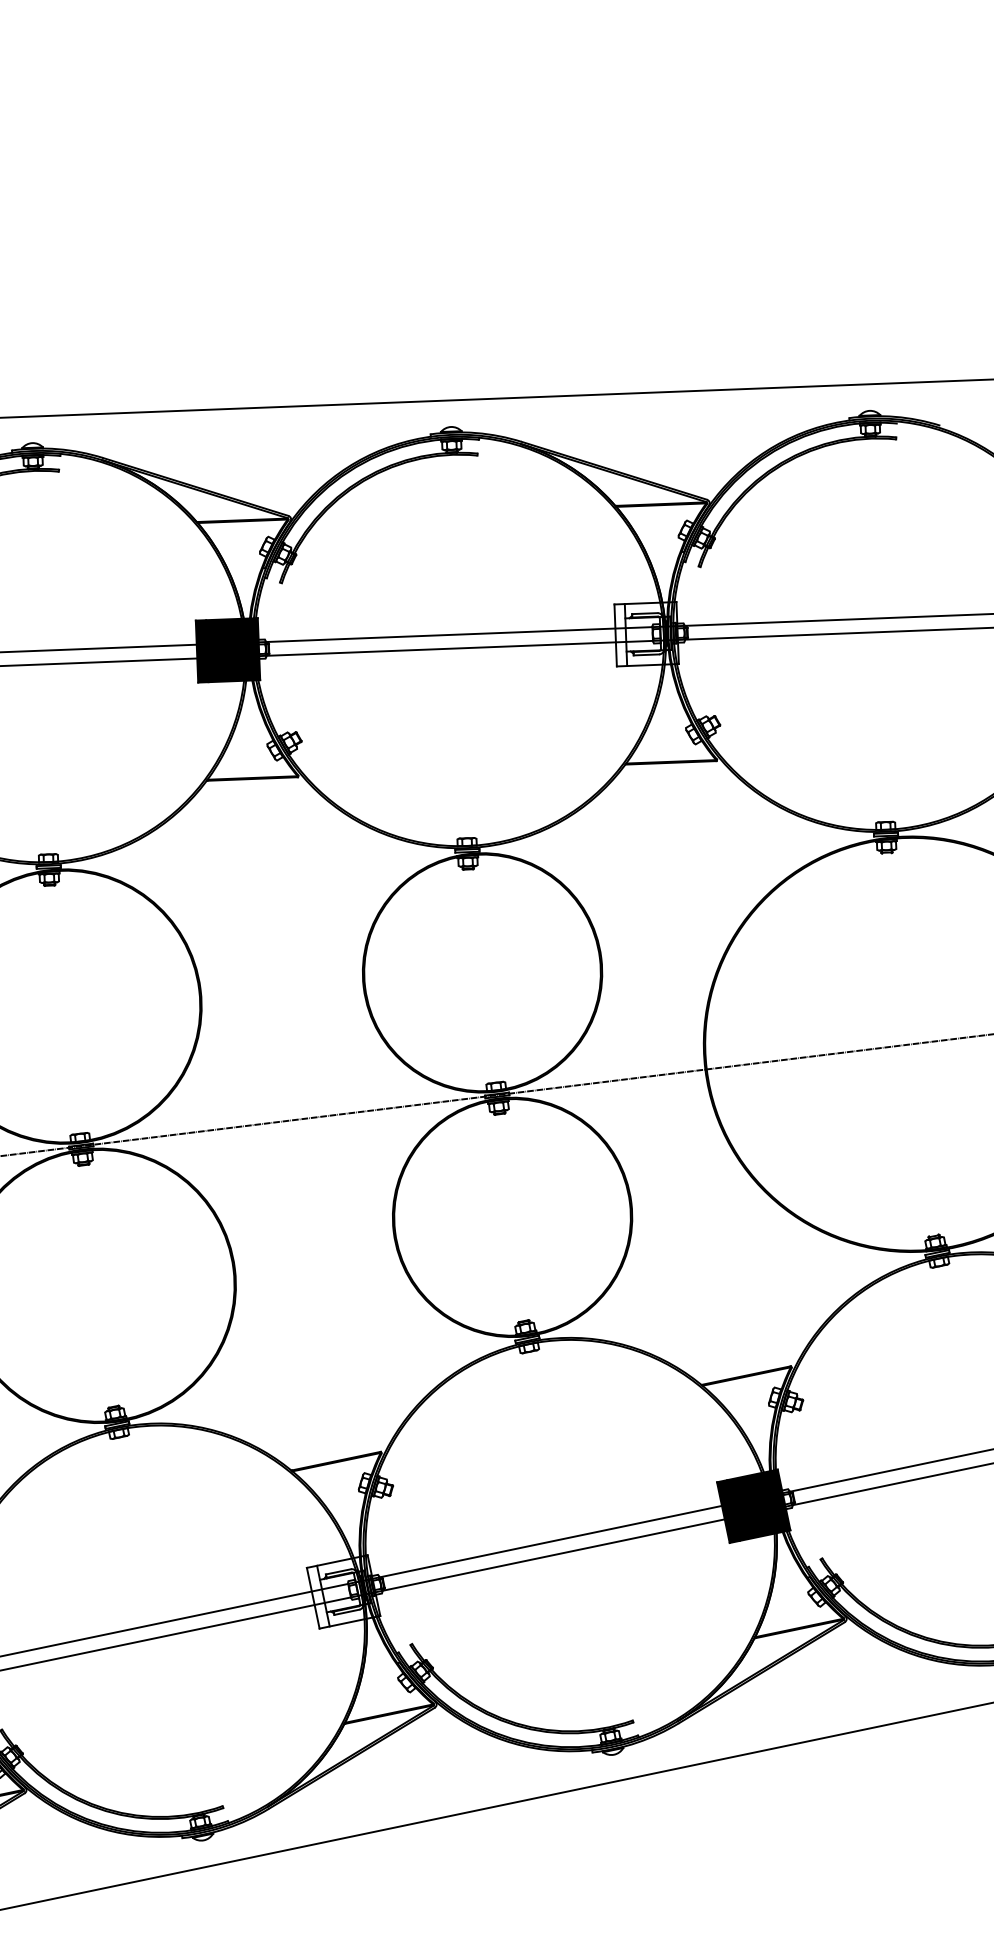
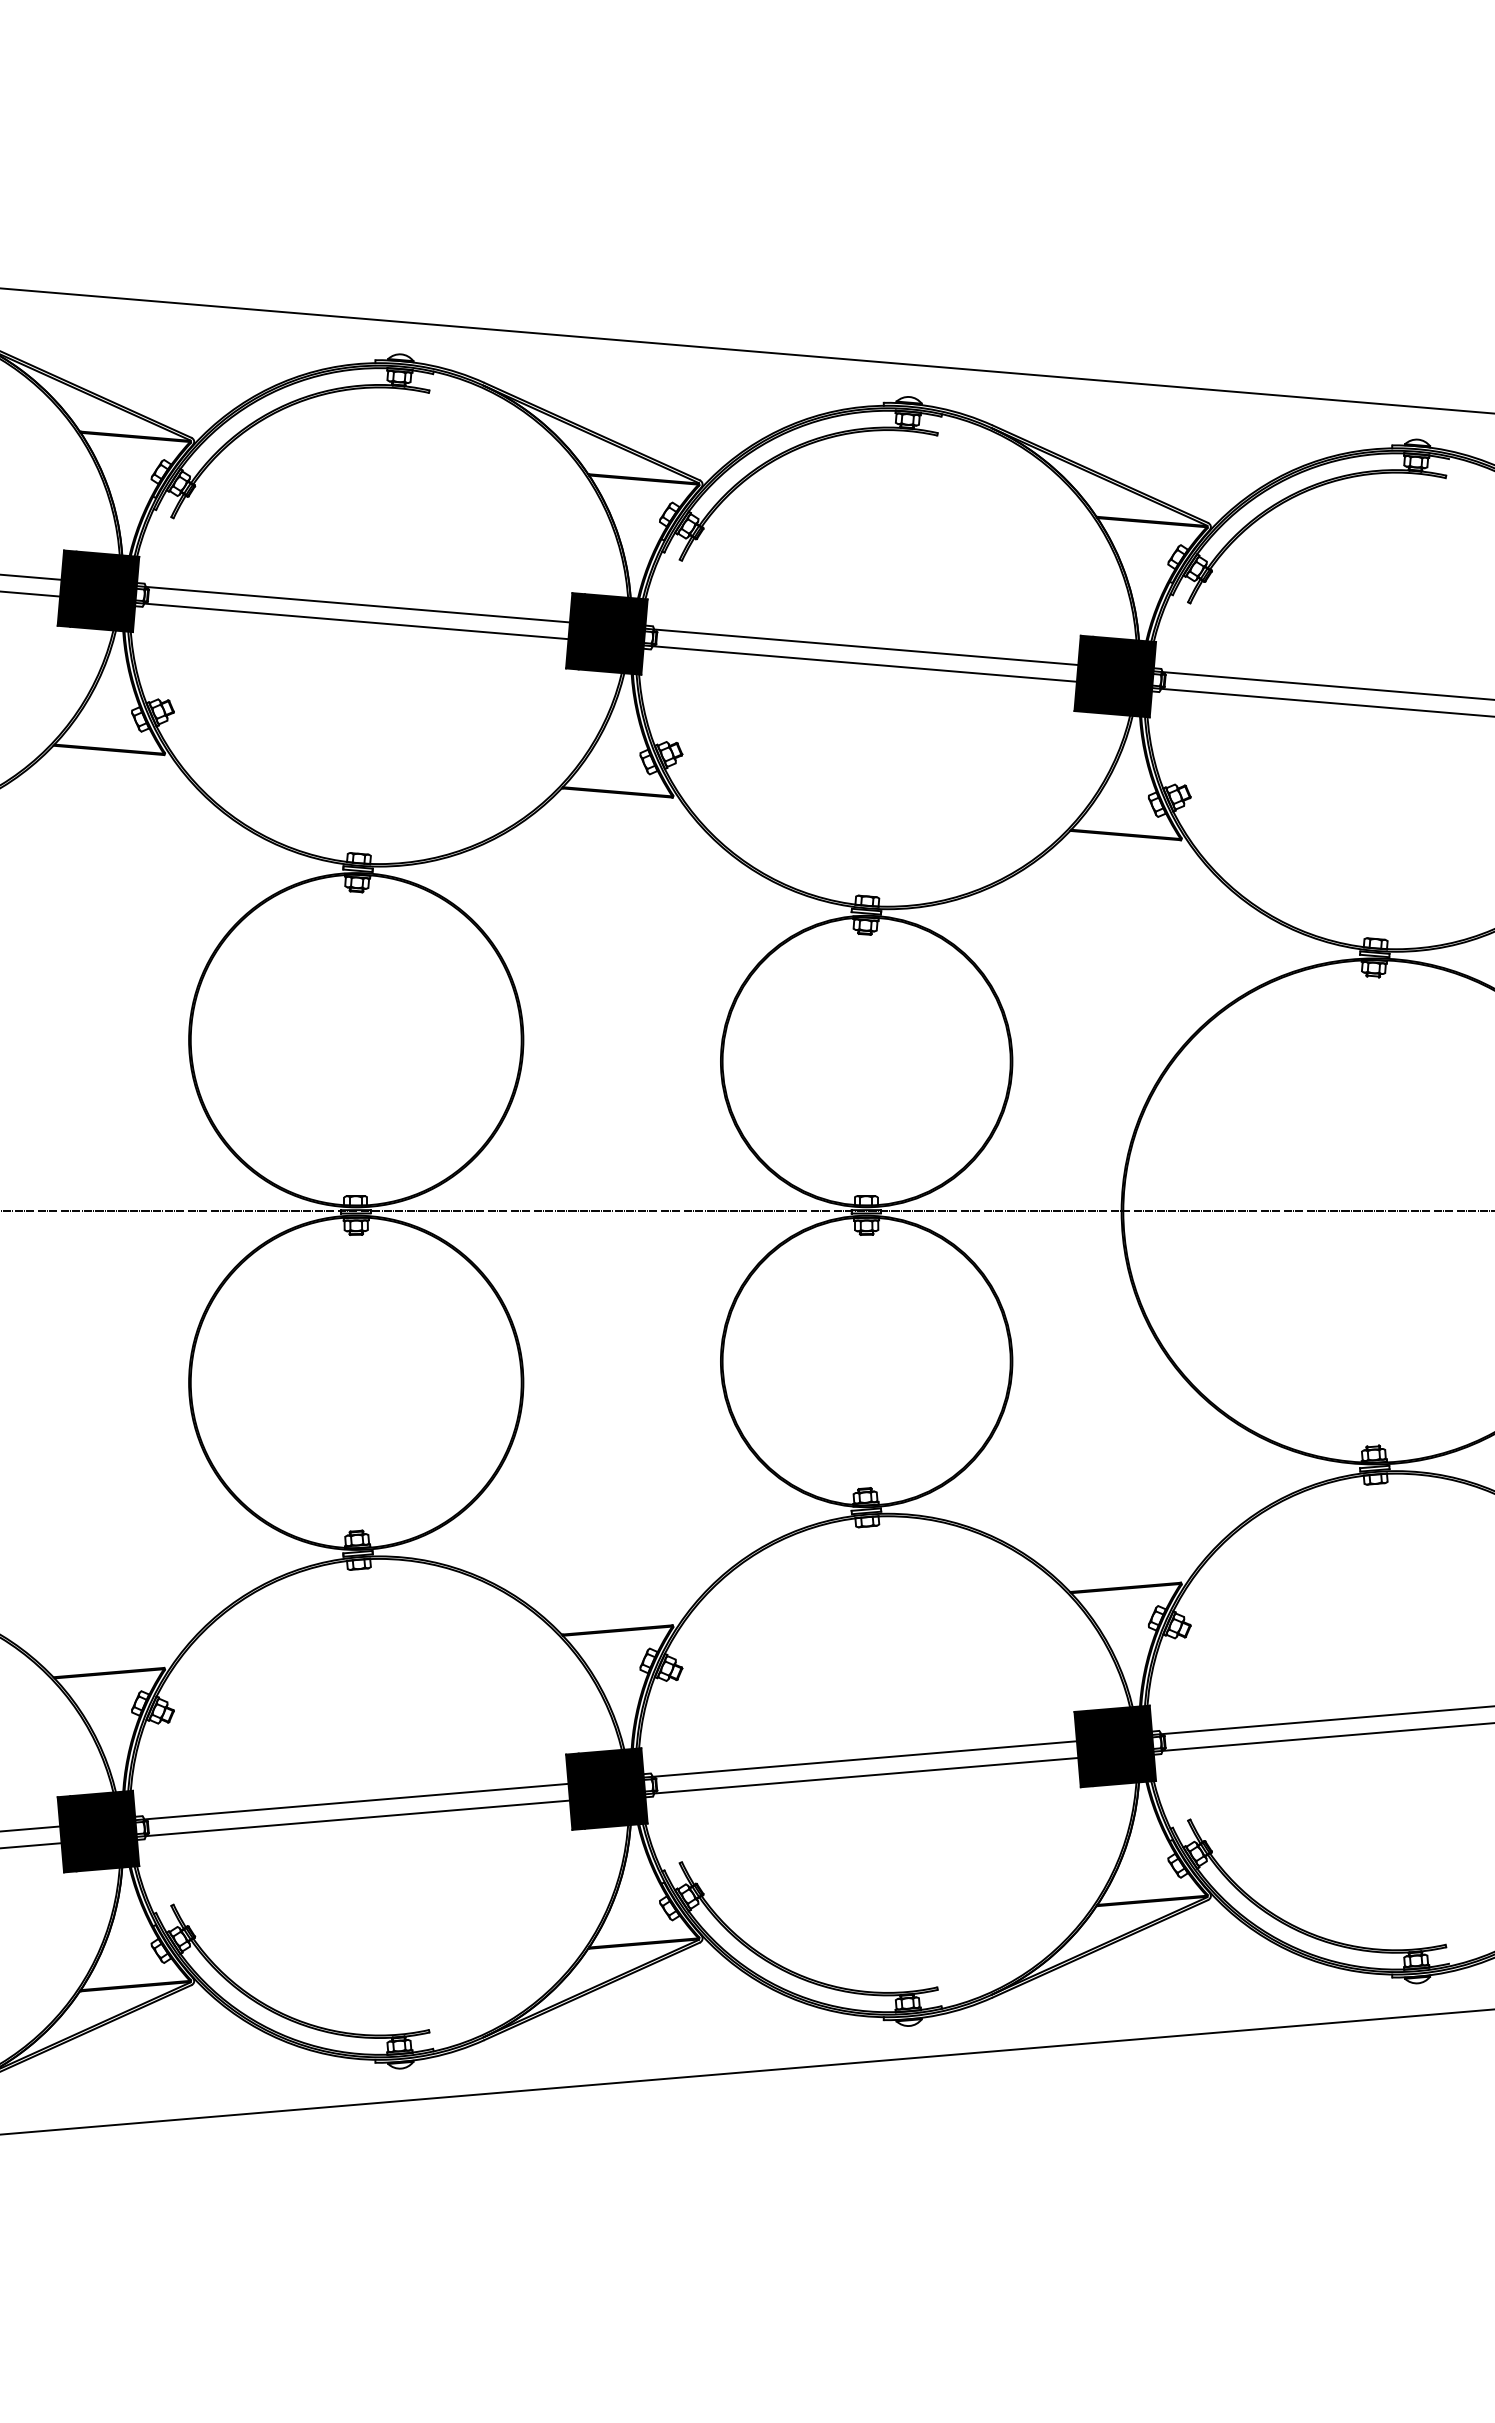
fill: (646, 634) -> (1115, 676), added
fill: (343, 1591) -> (606, 1788), added

